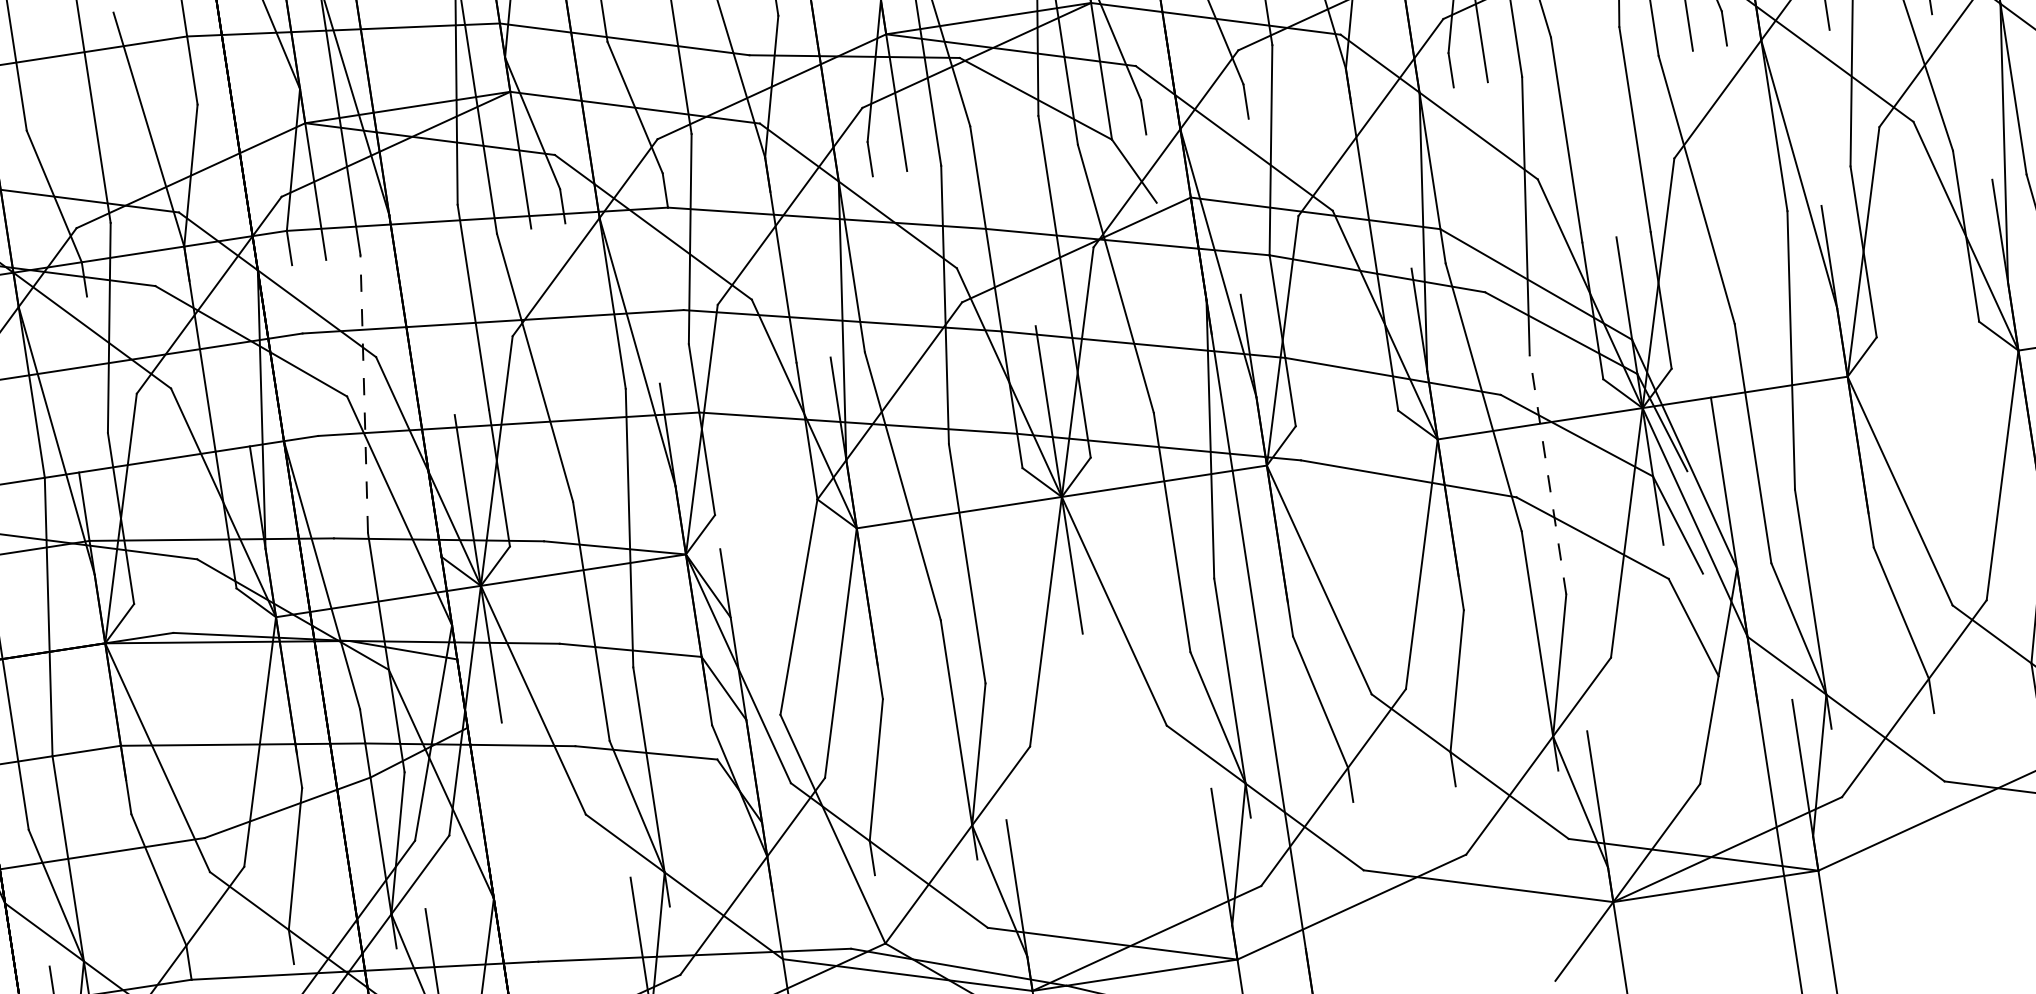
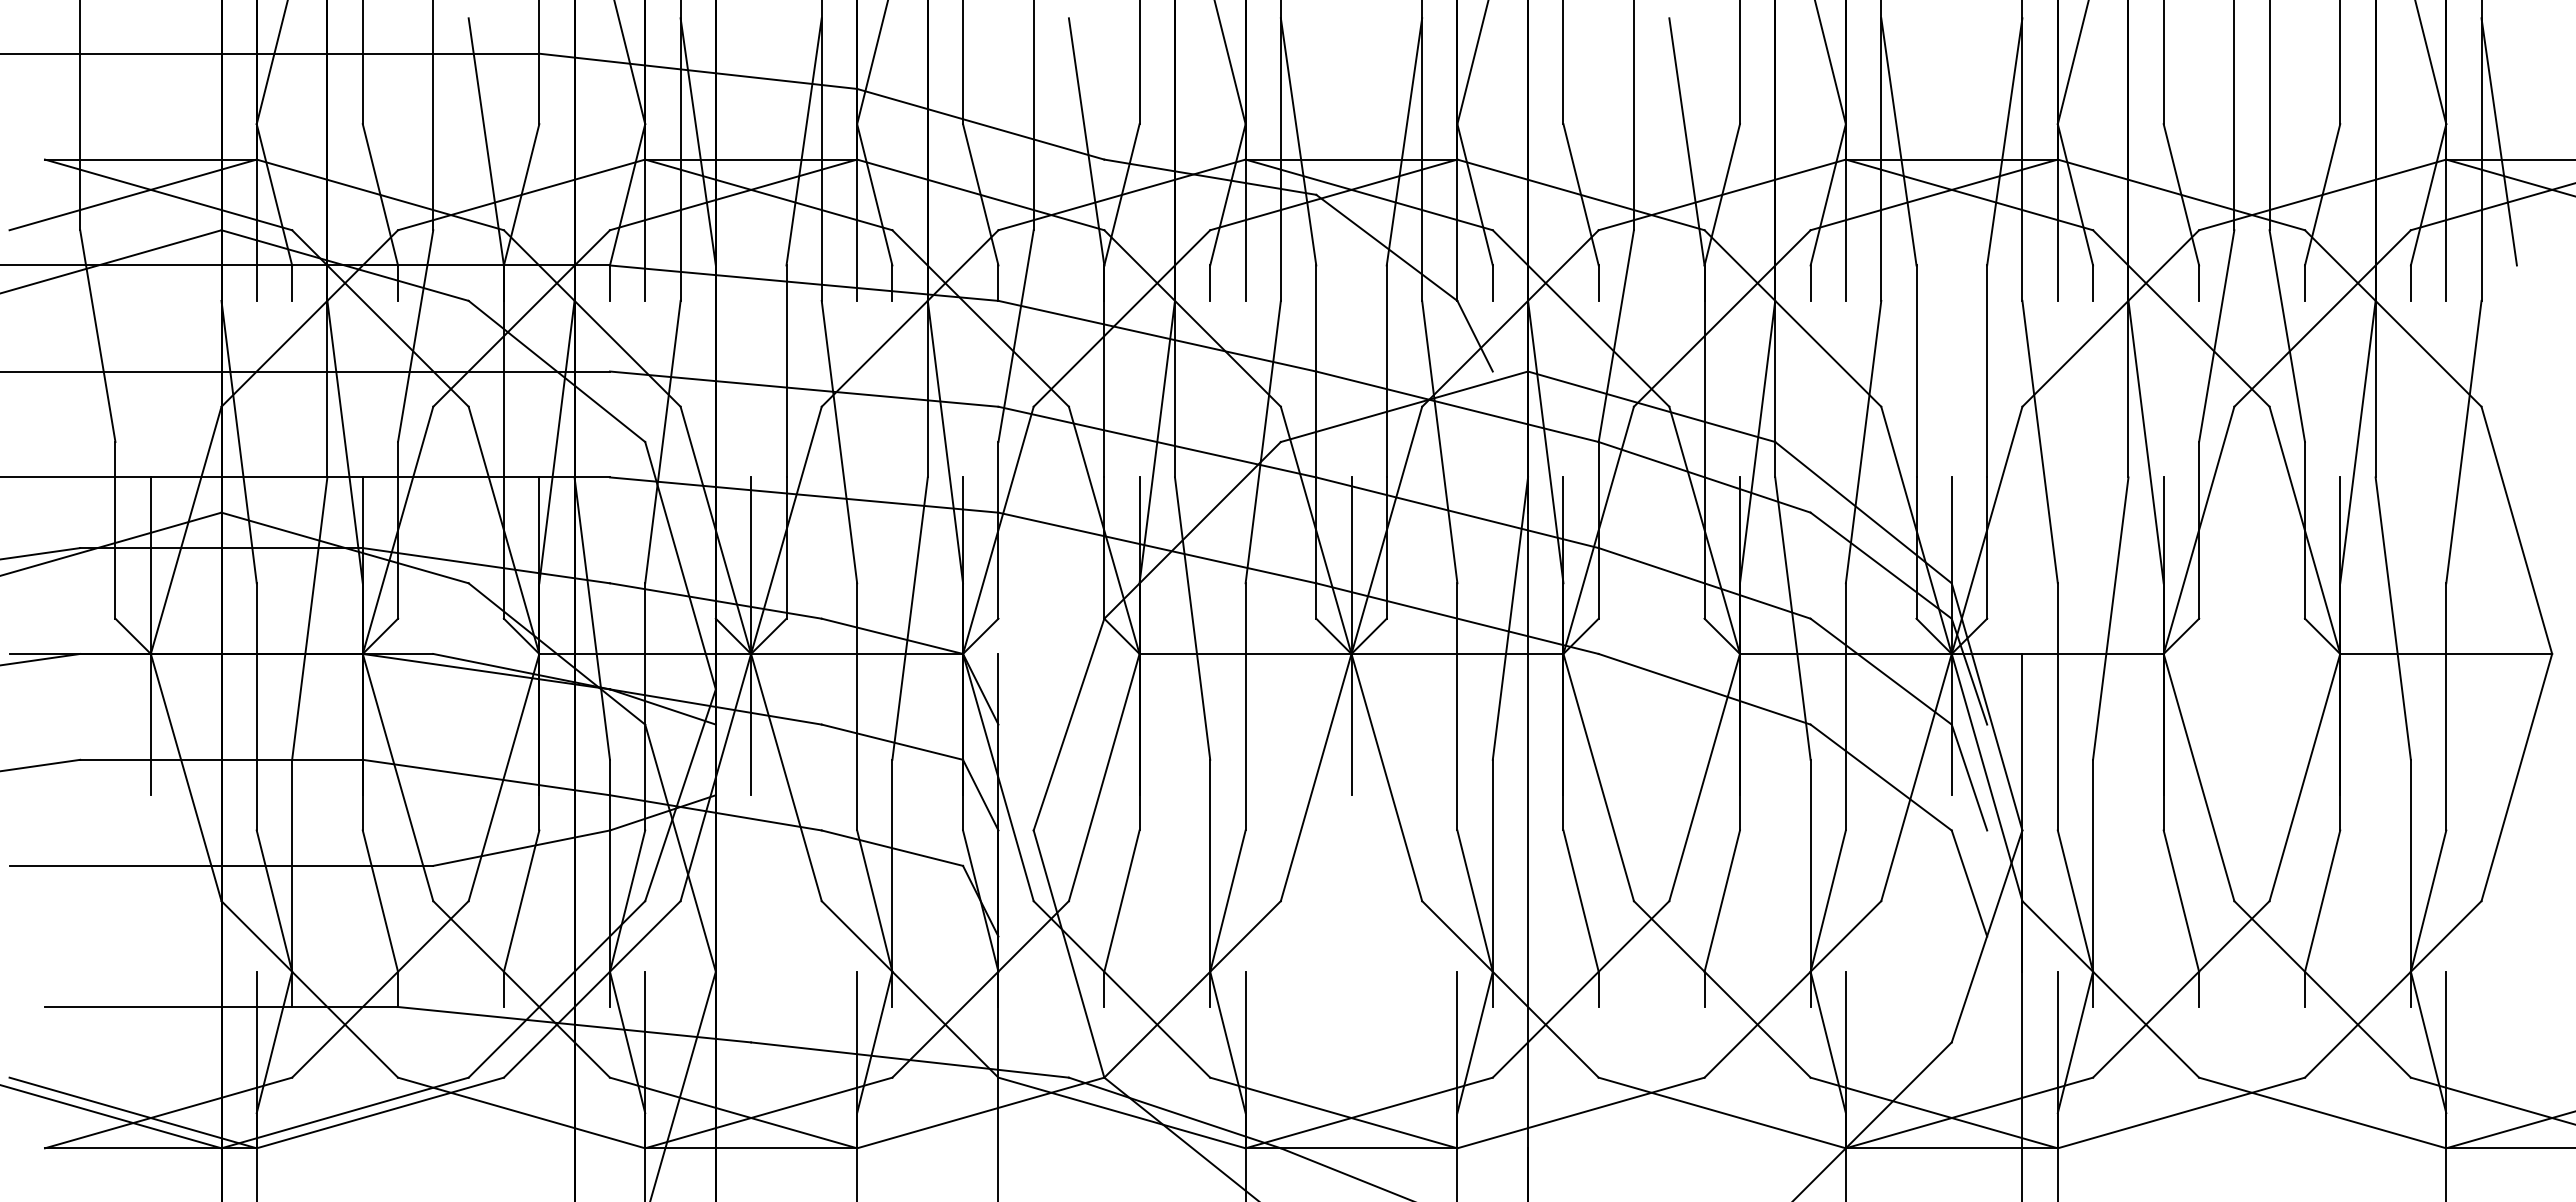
line: (363, 393) -> (662, 441), dashed -> solid
line: (1547, 474) -> (1845, 706), dashed -> solid

